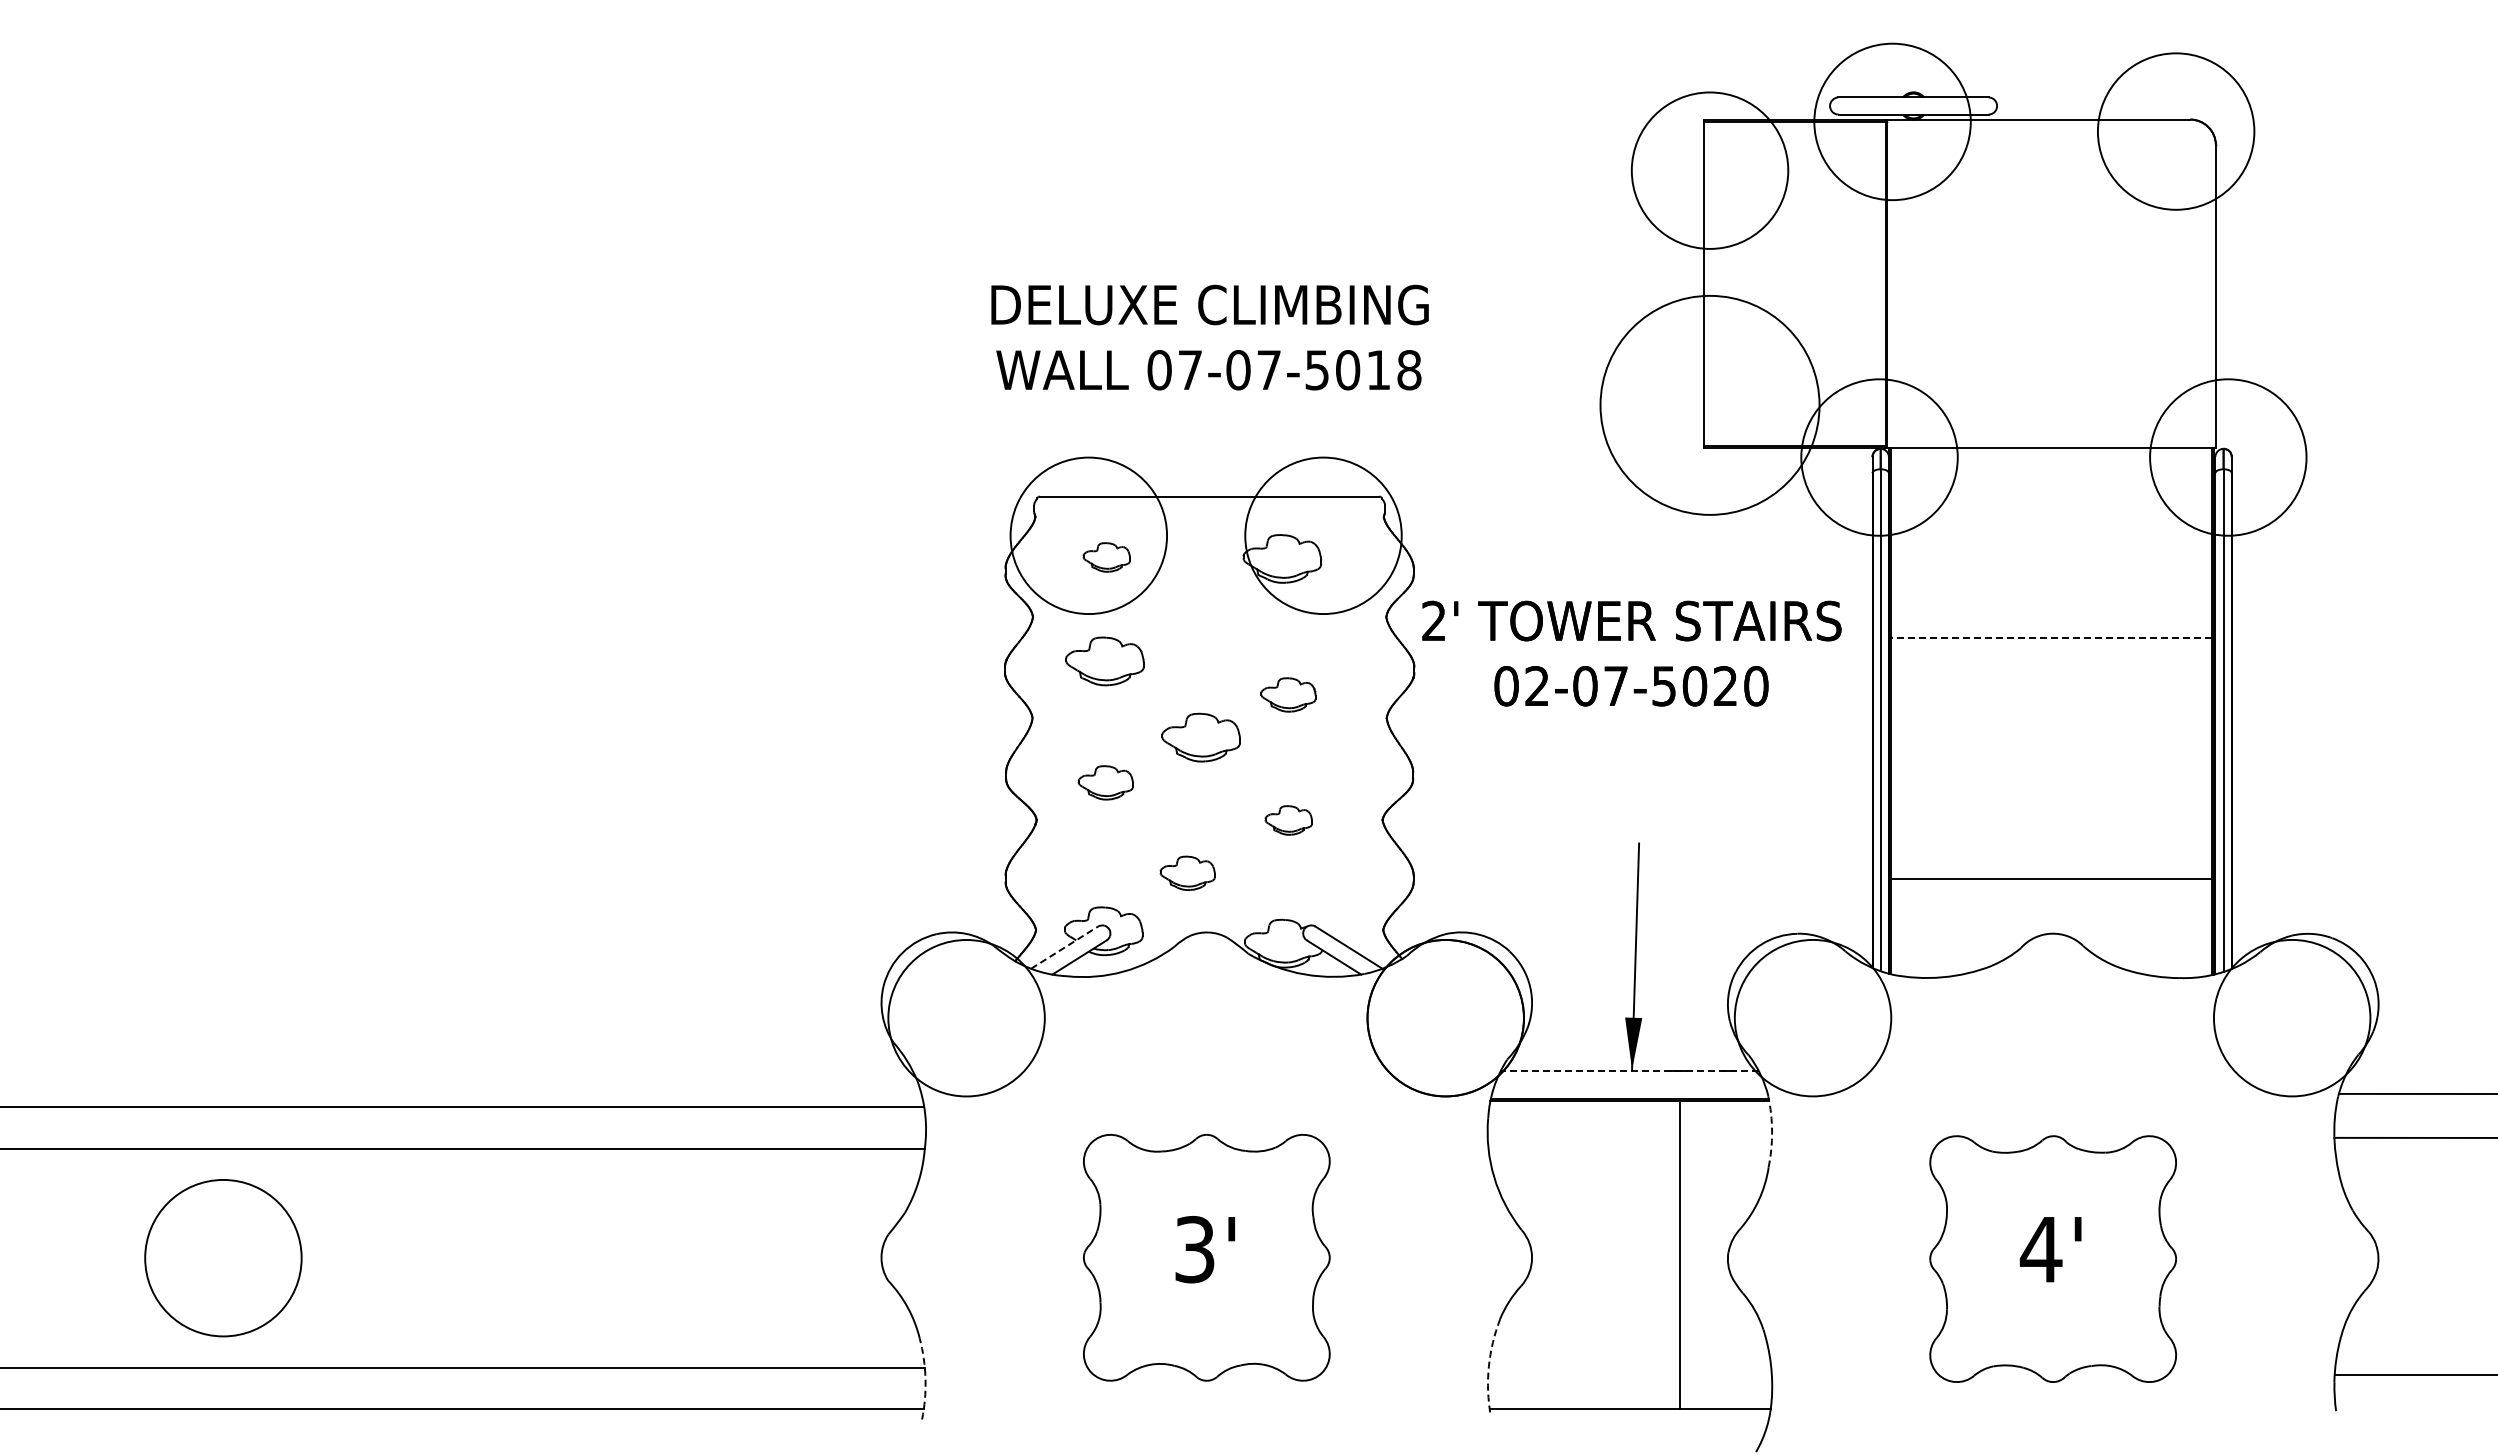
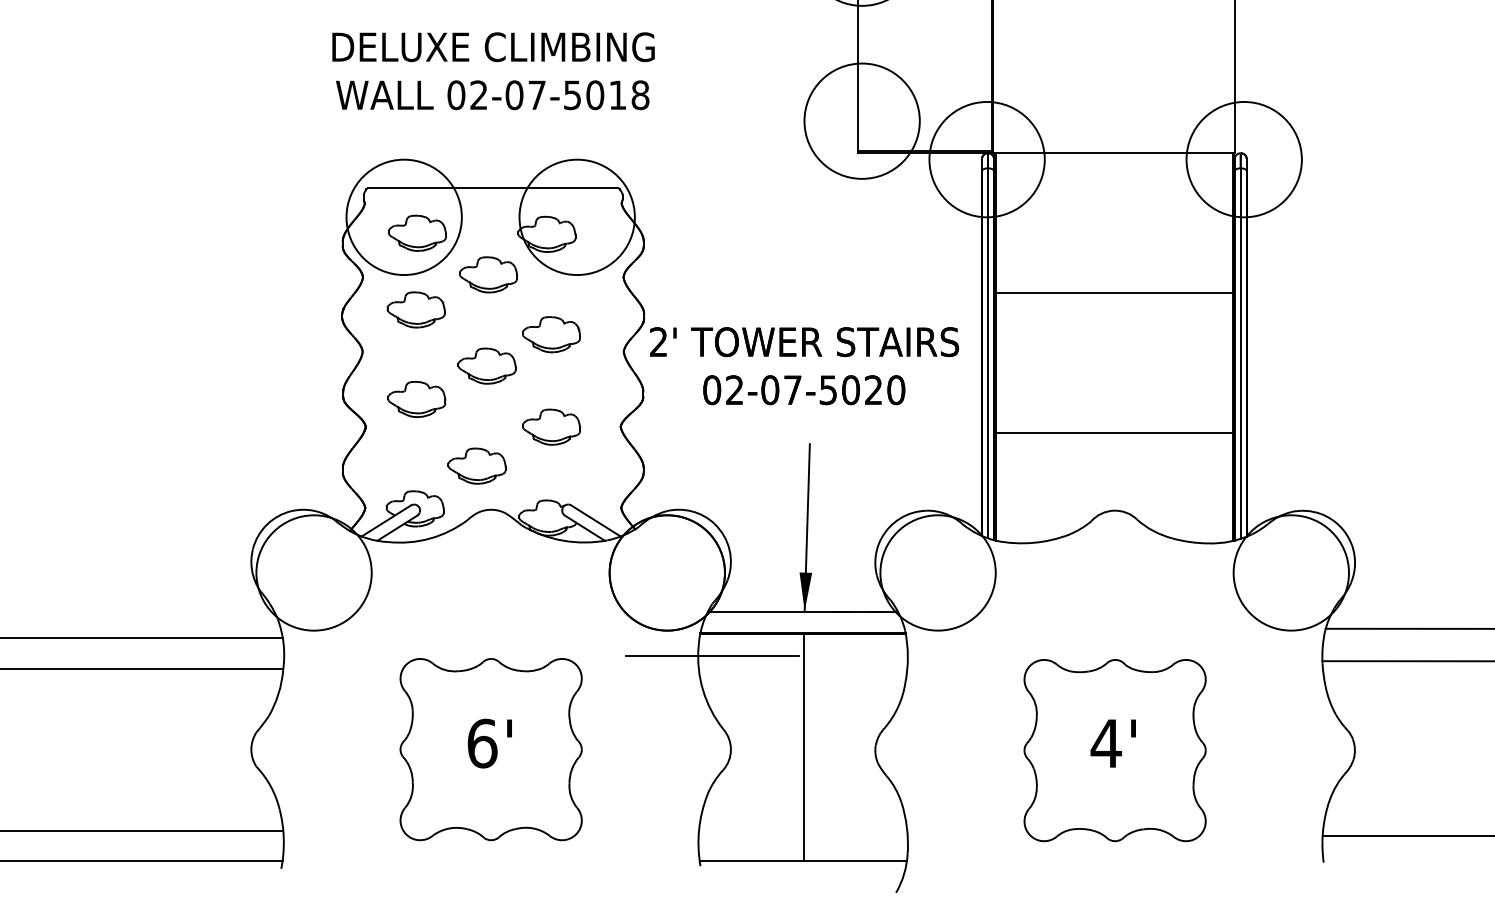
text: (1189, 369) -> (478, 94), 07-07-5018 -> 02-07-5018
circle: (1709, 405) -> (861, 121), size x0.71
part: (1106, 557) -> (417, 233), size x1.67
part: (1202, 613) -> (487, 274), added
line: (2051, 637) -> (1113, 292), dashed -> solid
text: (1631, 653) -> (804, 366), moved
part: (1288, 694) -> (551, 334), size x1.43
part: (1105, 782) -> (416, 399), size x1.43
part: (1288, 820) -> (551, 427), size x1.67
part: (1187, 873) -> (476, 466), size x1.43
line: (2051, 878) -> (1113, 432), moved
line: (1064, 947) -> (386, 520), dashed -> solid
line: (1629, 1070) -> (802, 611), dashed -> solid
line: (1506, 1131) -> (712, 656), added
arc: (1772, 1131) -> (908, 656), dashed -> solid
text: (1195, 1249) -> (482, 743), 3' -> 6'
line: (1679, 1255) -> (804, 747), moved
arc: (1488, 1366) -> (698, 829), dashed -> solid
arc: (925, 1378) -> (283, 838), dashed -> solid

